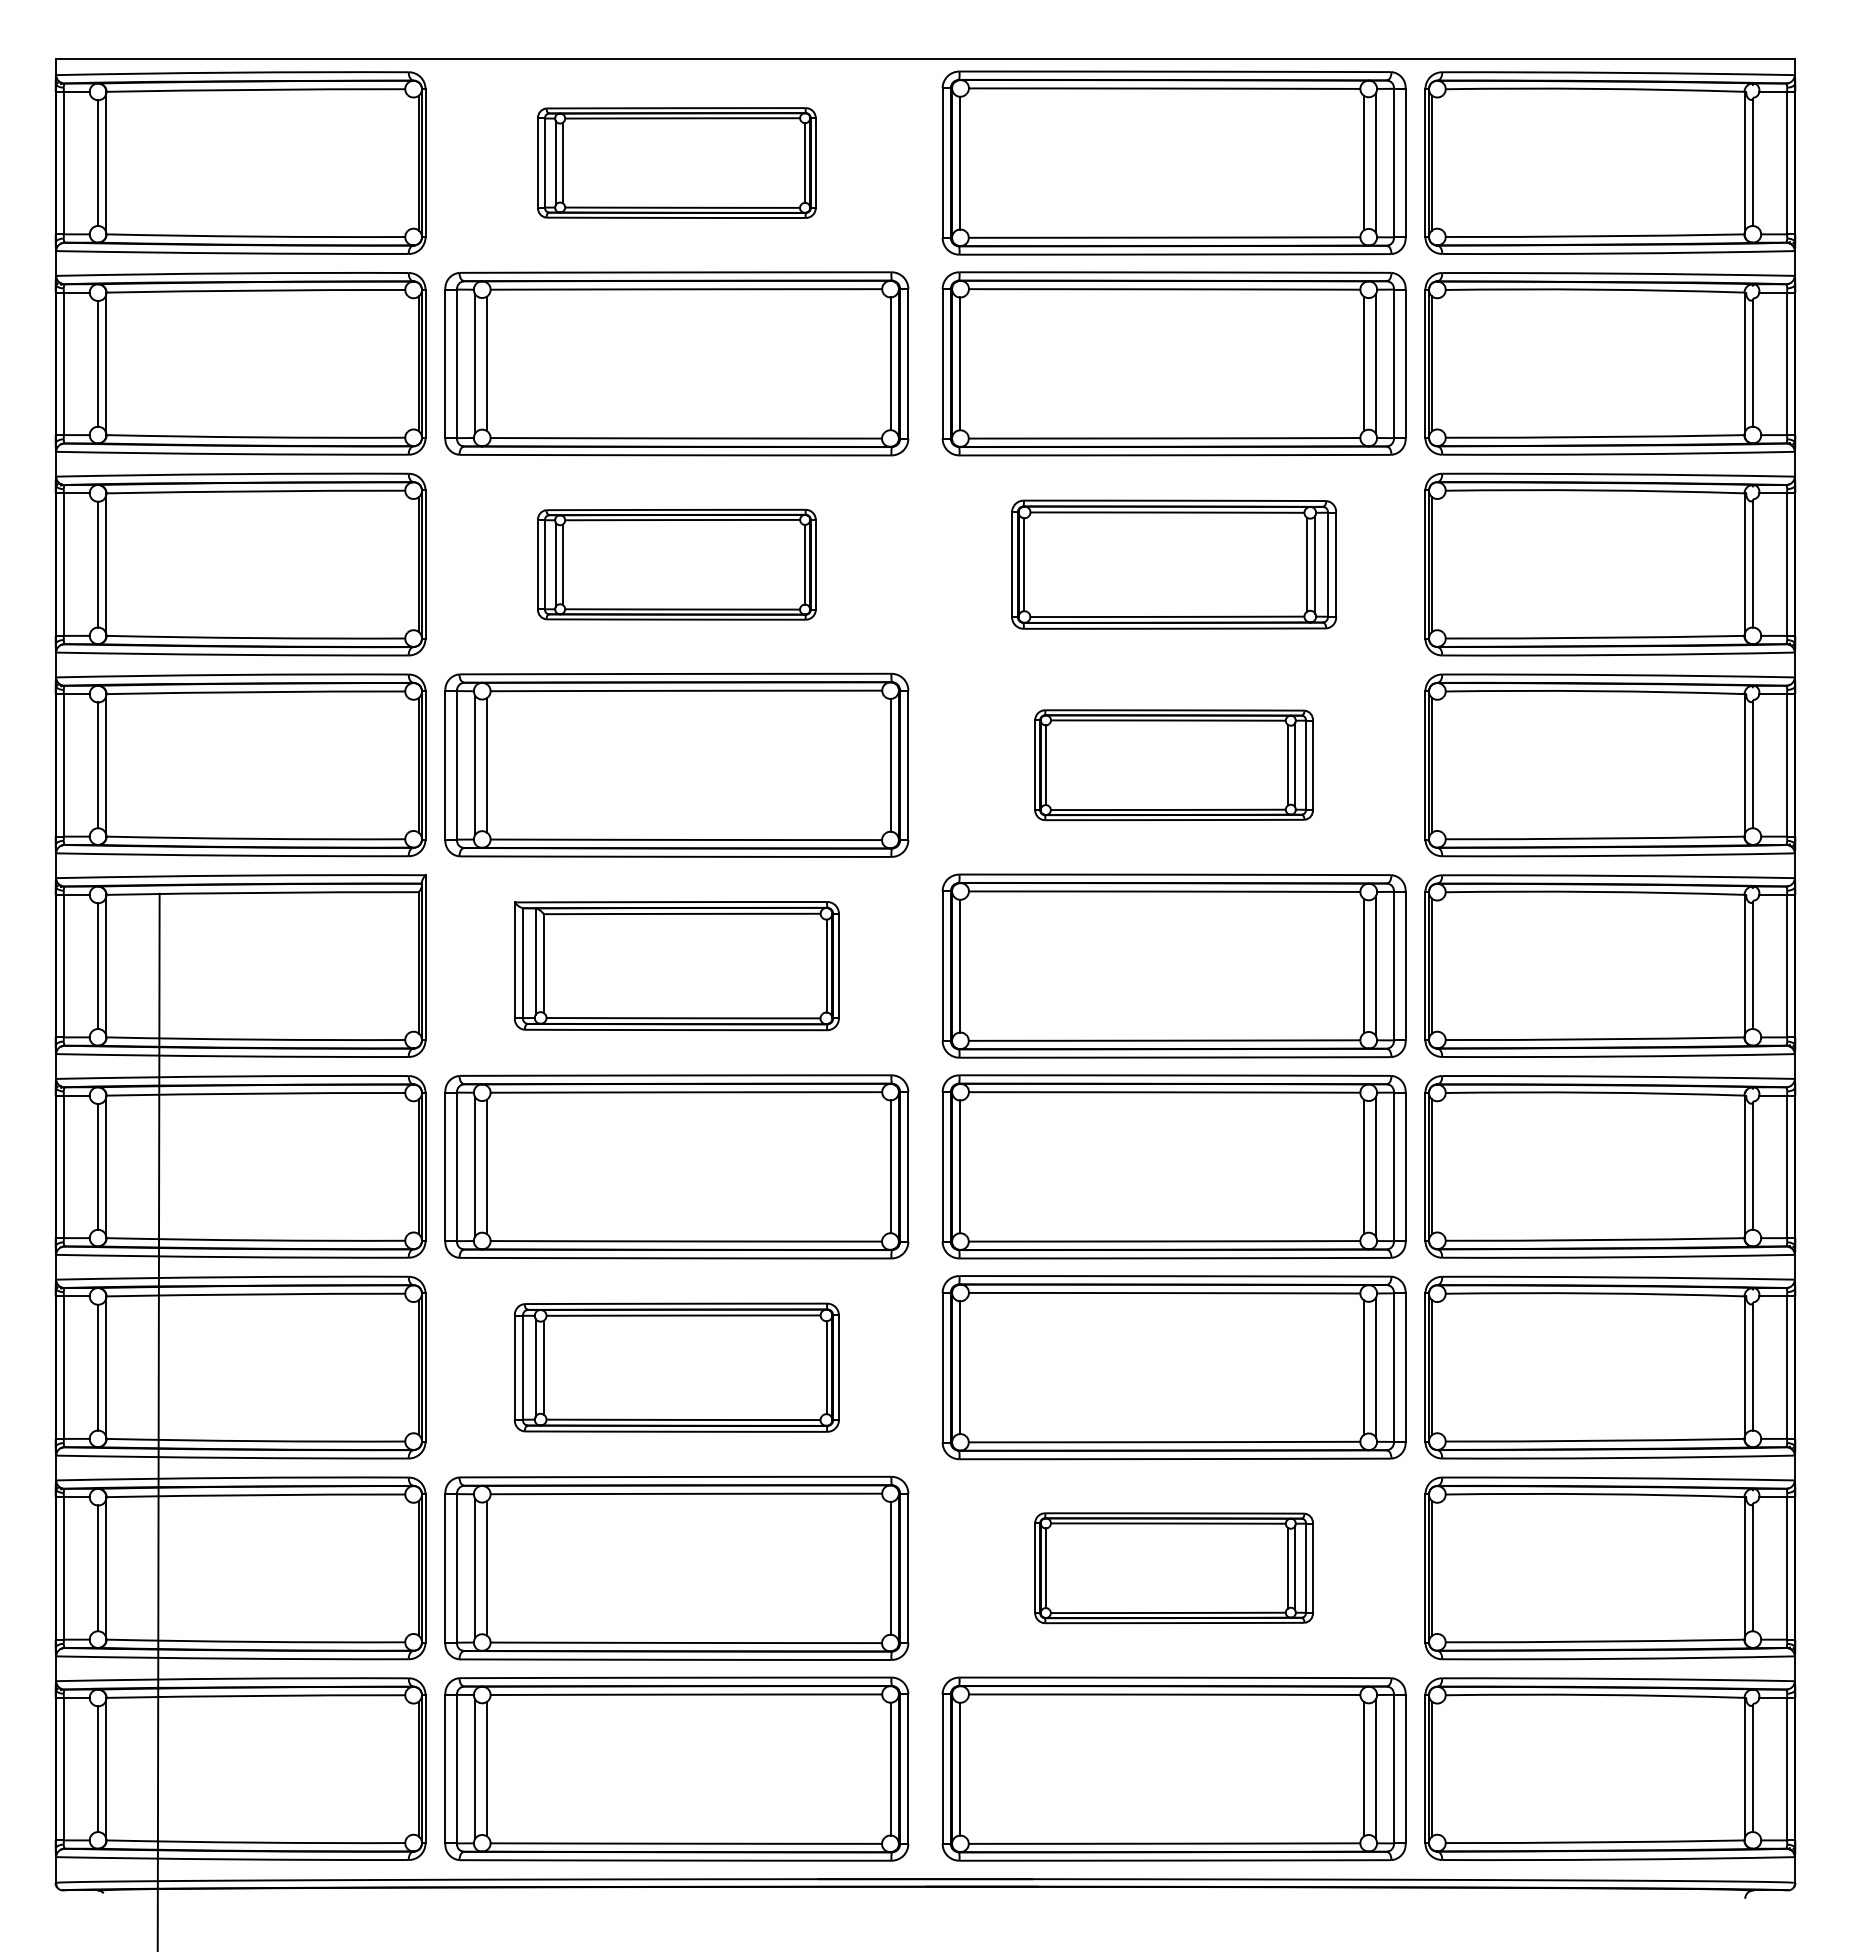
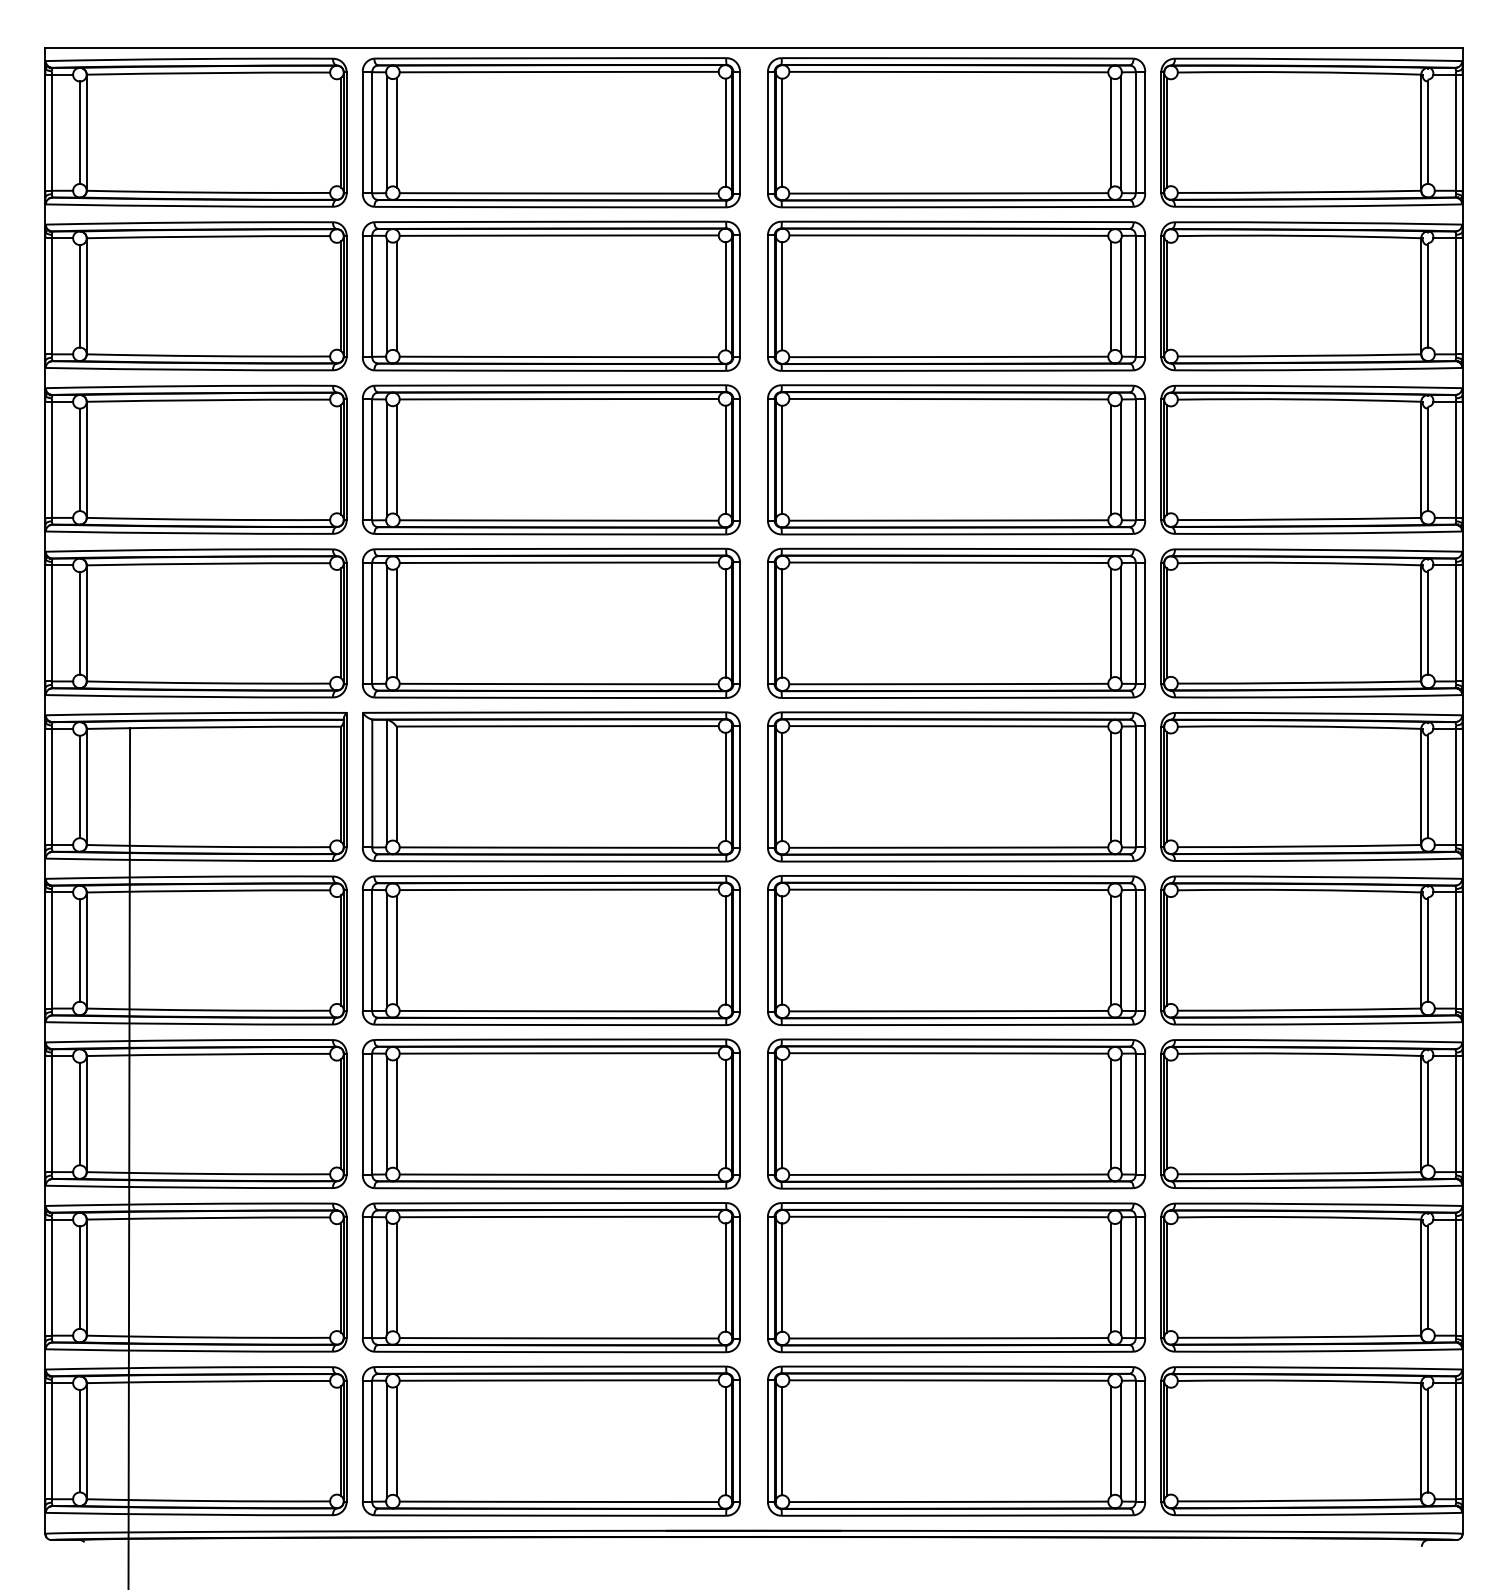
part: (676, 162) -> (551, 132), size x1.67
part: (676, 564) -> (551, 459), size x1.67
part: (1173, 564) -> (956, 459), size x1.43
part: (1173, 764) -> (956, 622), size x1.67
part: (676, 965) -> (551, 786), size x1.43
part: (676, 1367) -> (551, 1113), size x1.43
part: (1173, 1567) -> (956, 1276), size x1.67

